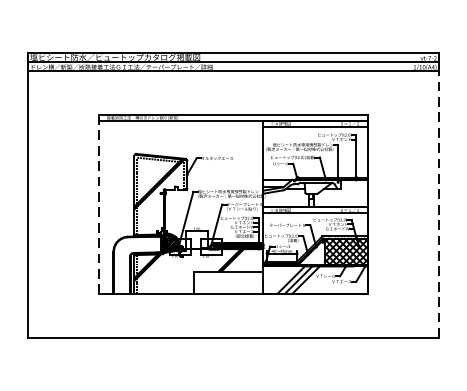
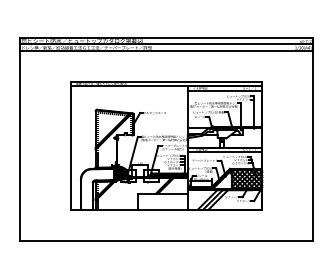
line: (439, 195) -> (313, 139), dashed -> solid
line: (99, 203) -> (70, 145), dashed -> solid

